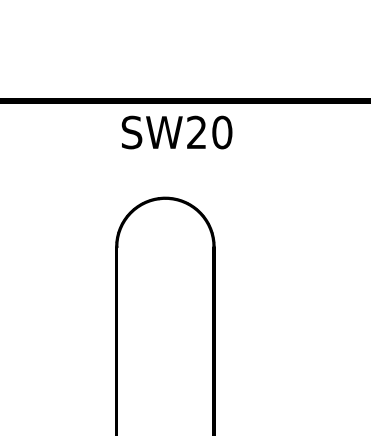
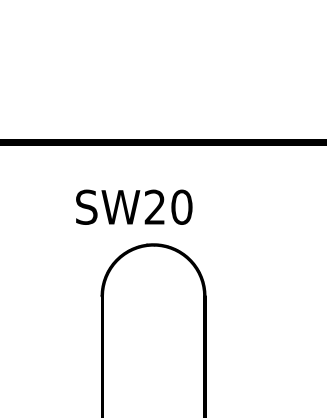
text: (176, 132) -> (133, 207), moved

